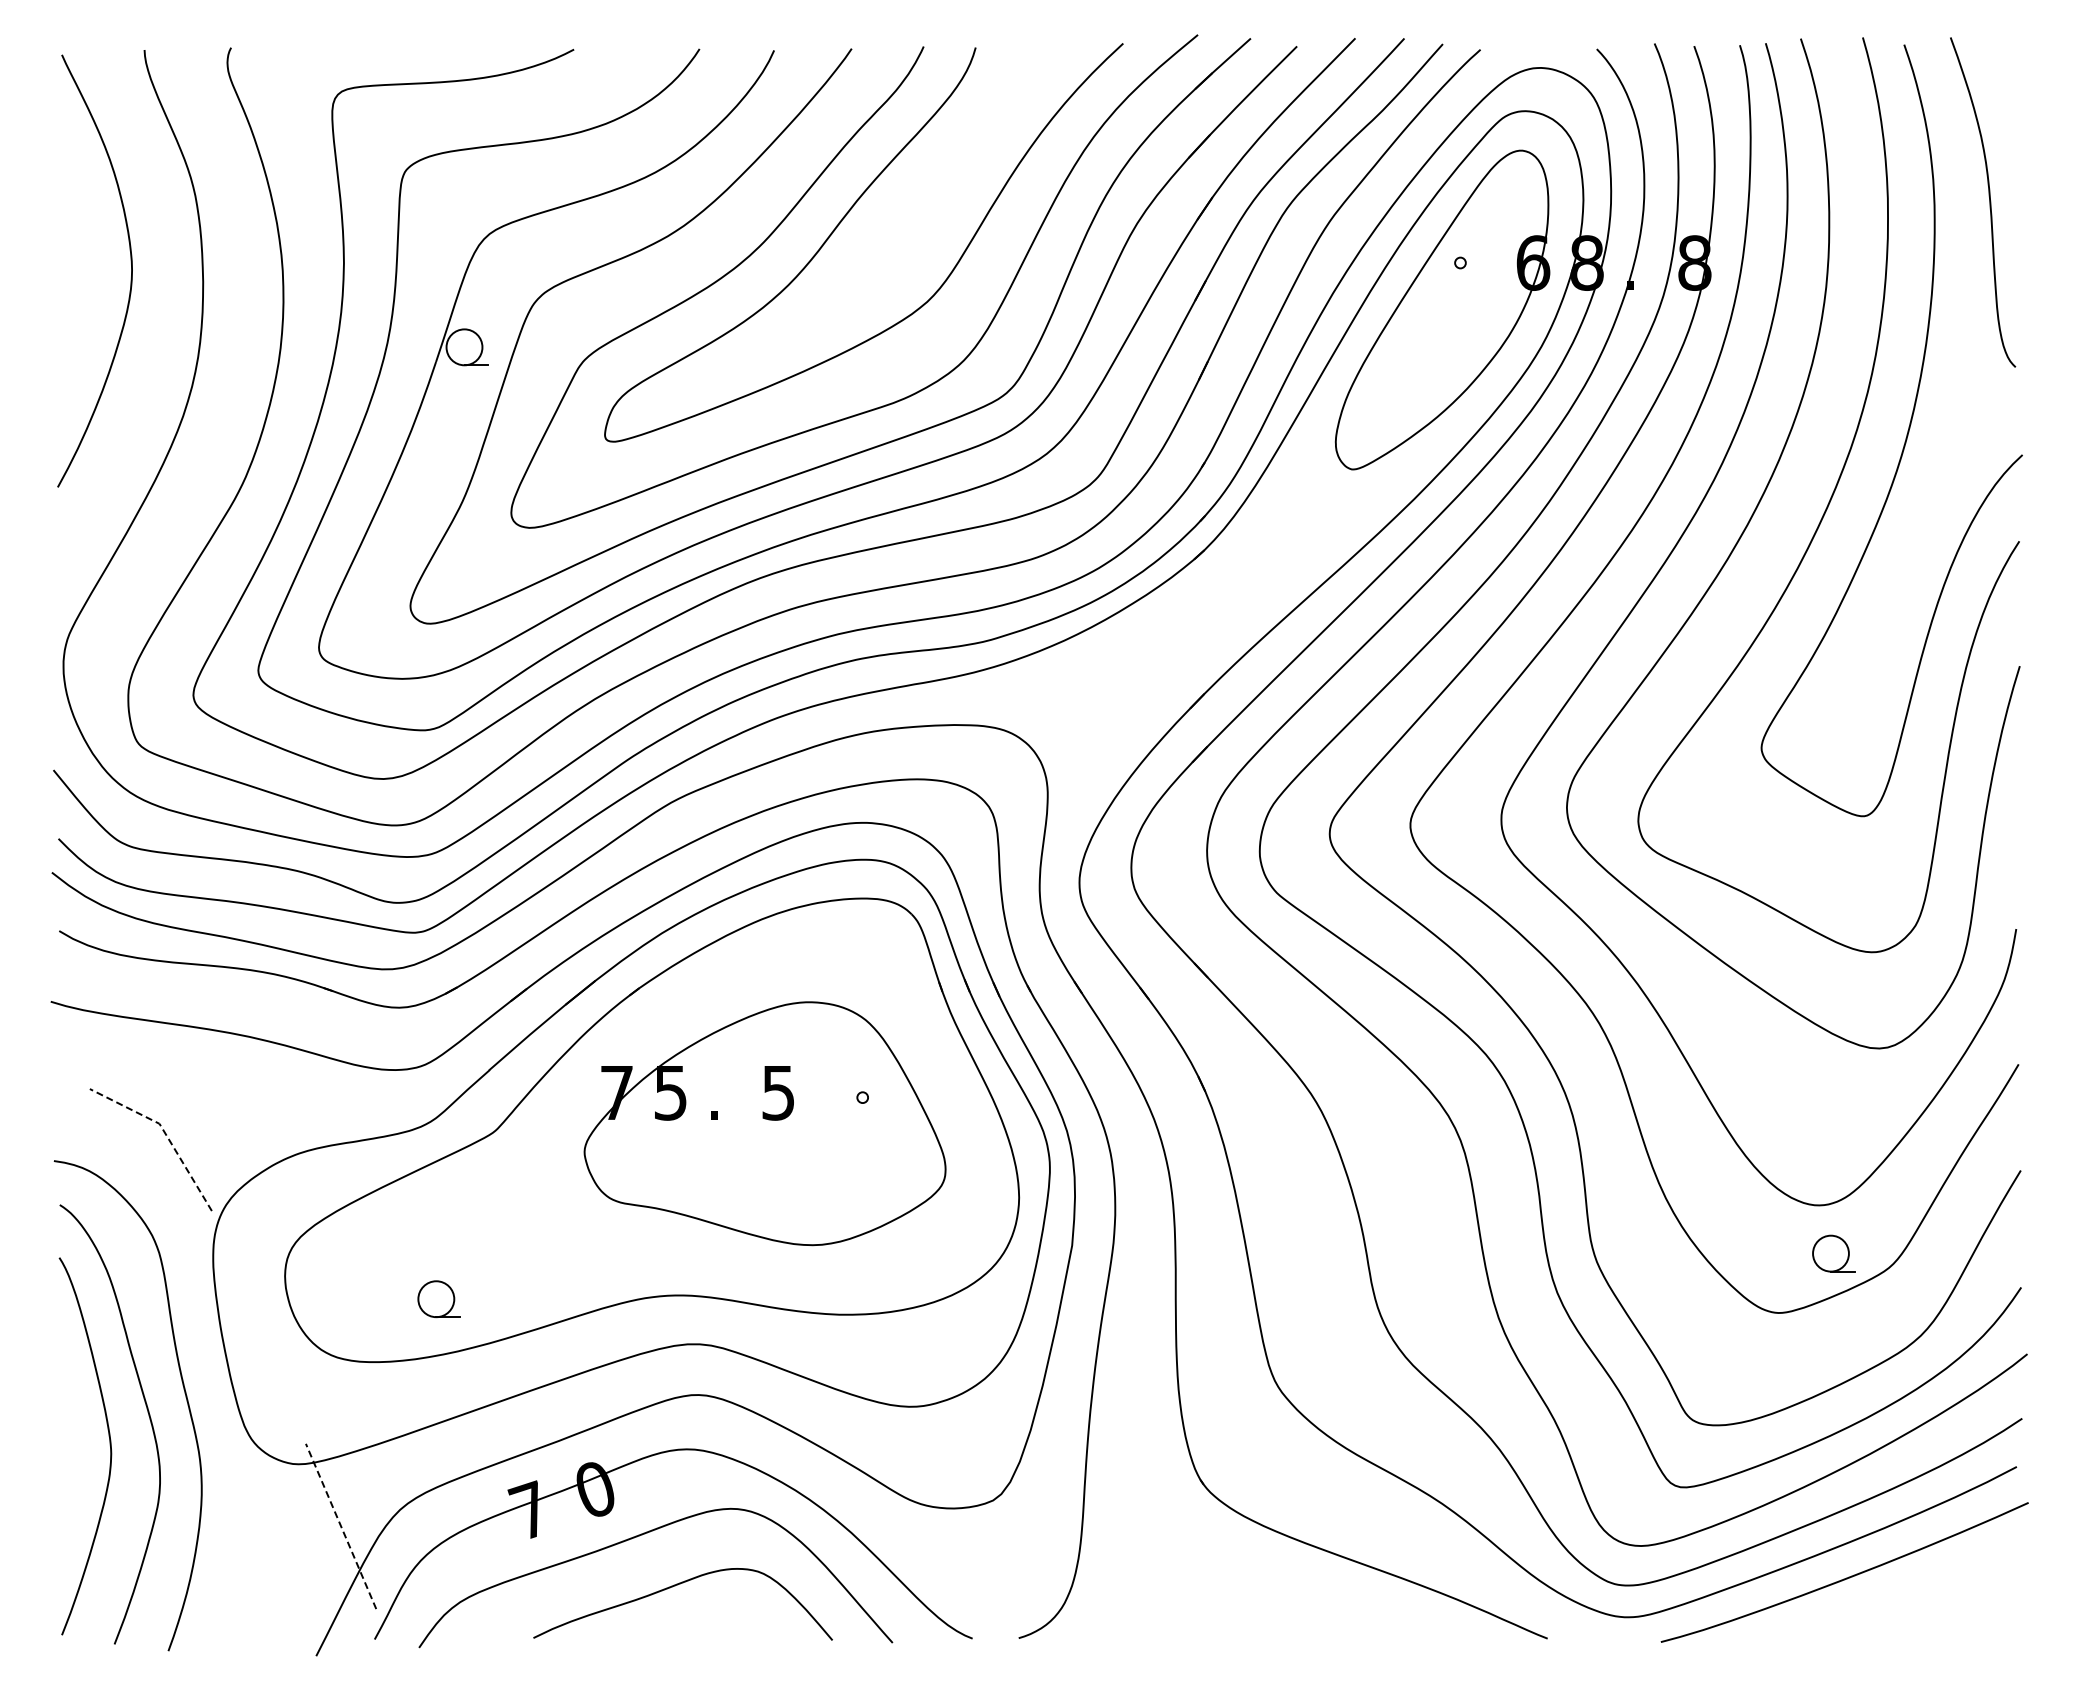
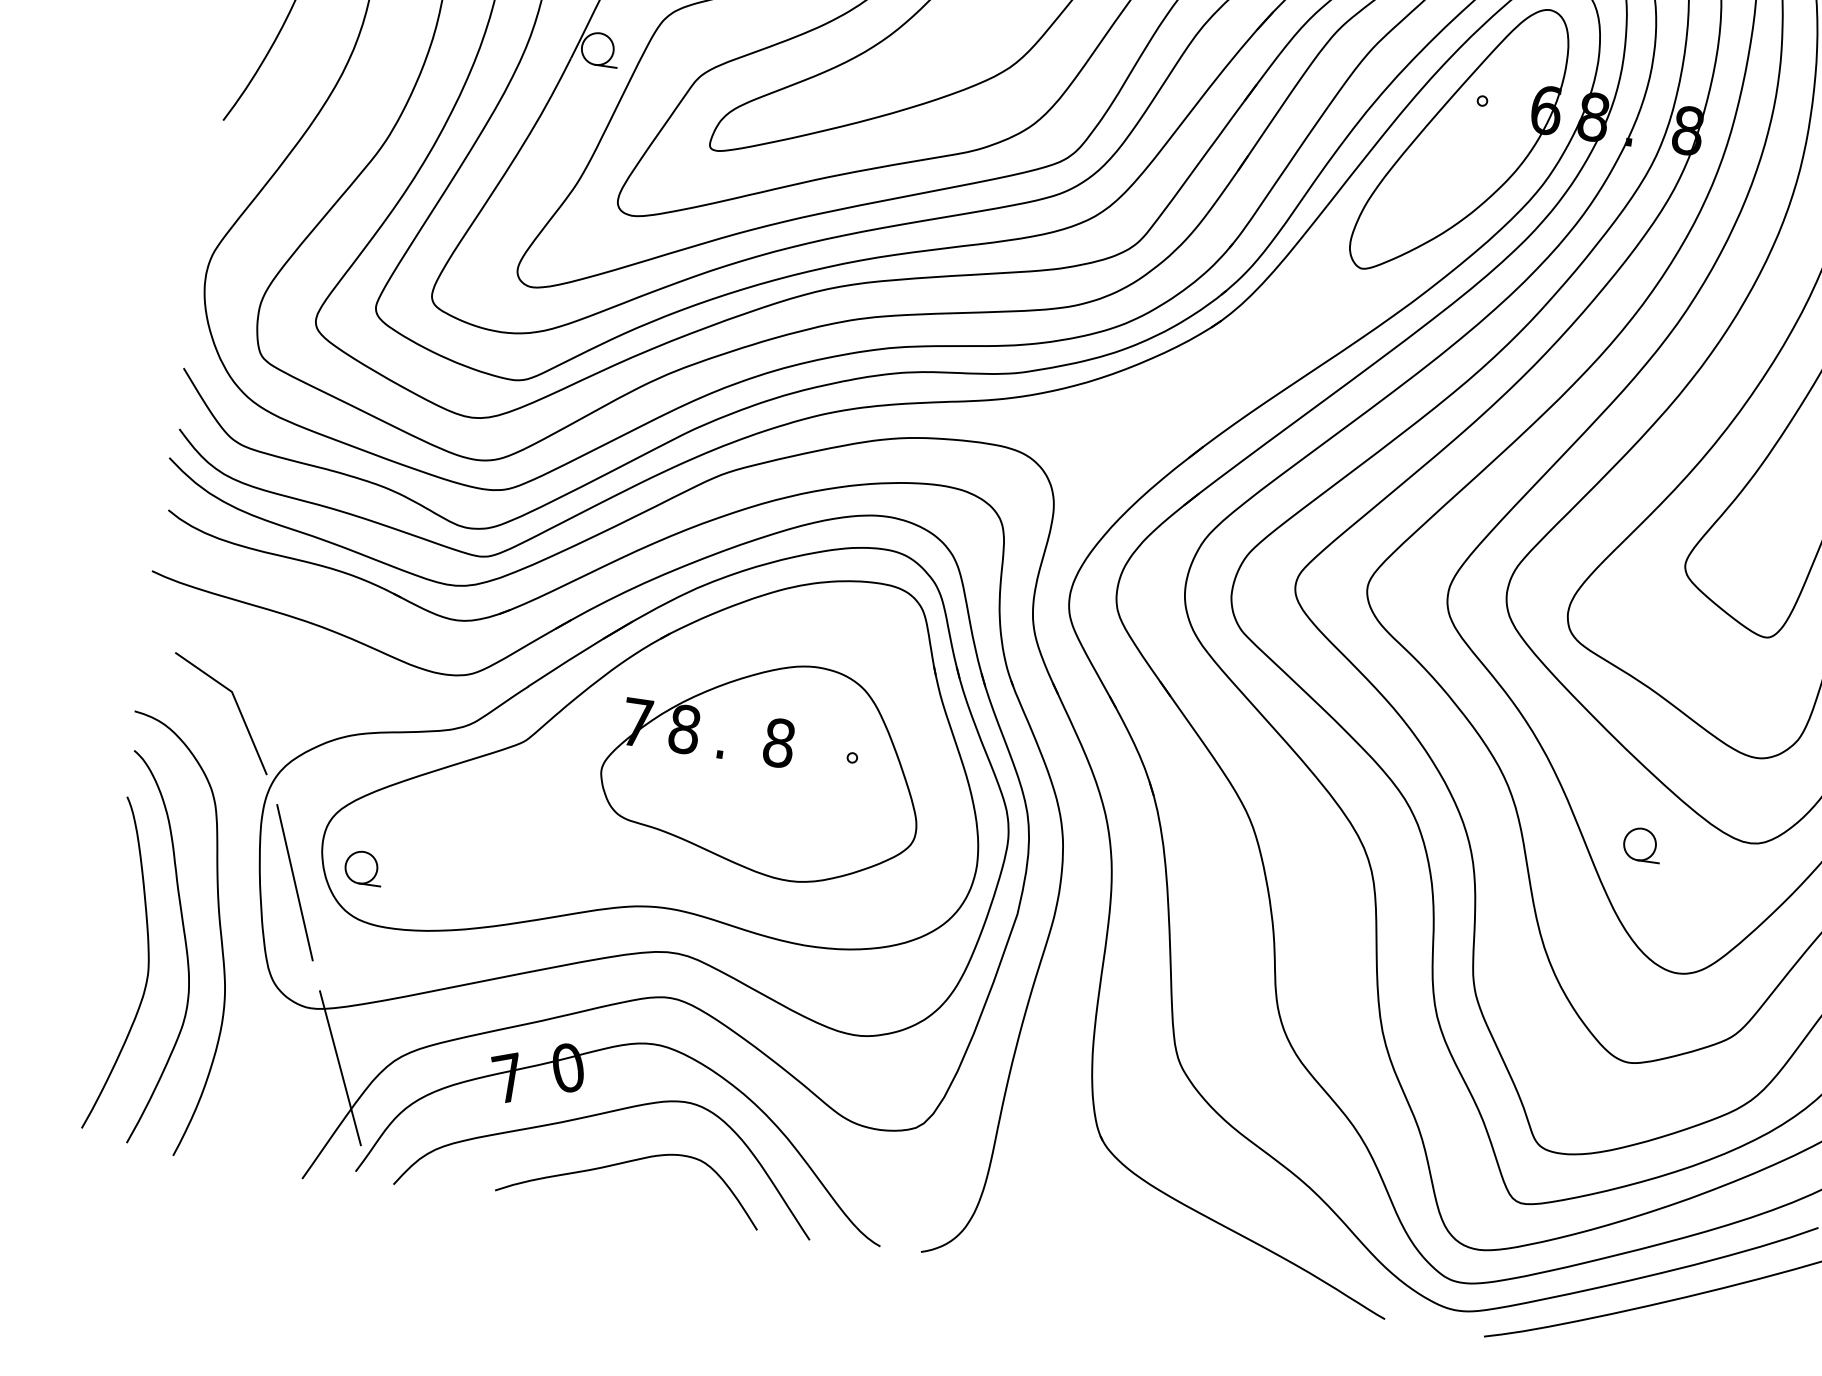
text: (670, 1092) -> (684, 729), 5 -> 8
text: (778, 1092) -> (779, 742), 5 -> 8
line: (165, 1133) -> (236, 701), dashed -> solid
part: (1833, 1253) -> (1642, 844), moved
part: (438, 1299) -> (363, 868), moved
line: (260, 1326) -> (294, 882), added
line: (341, 1526) -> (340, 1068), dashed -> solid

